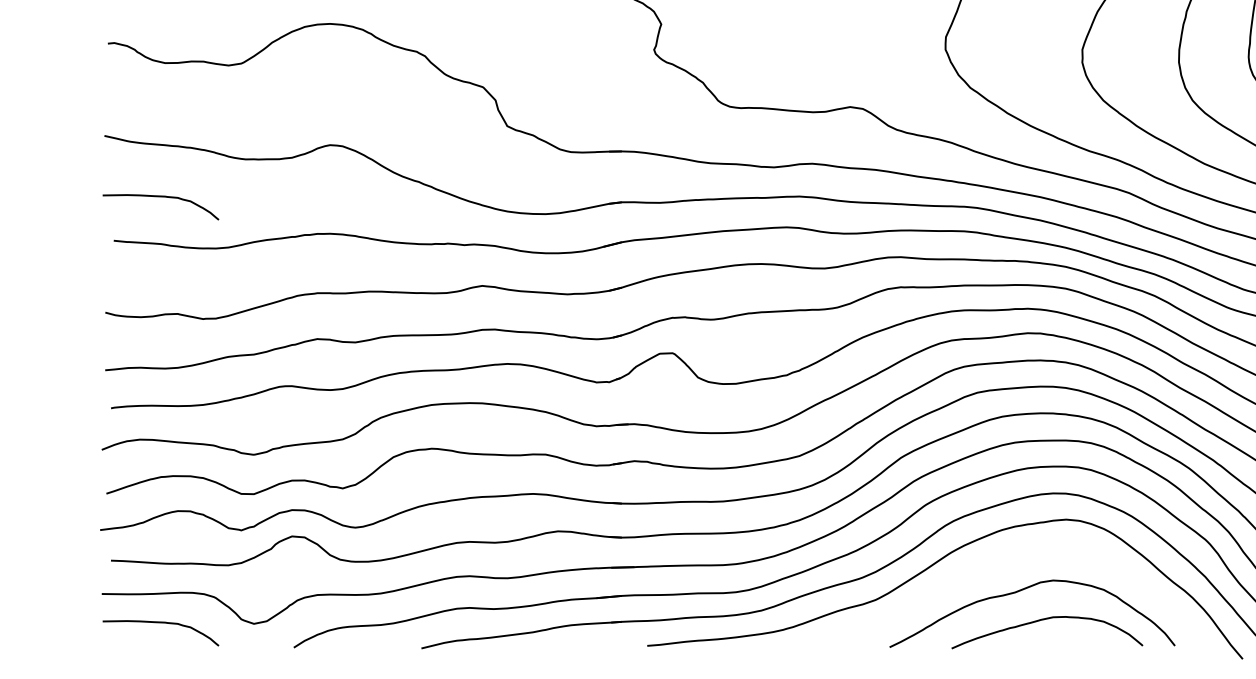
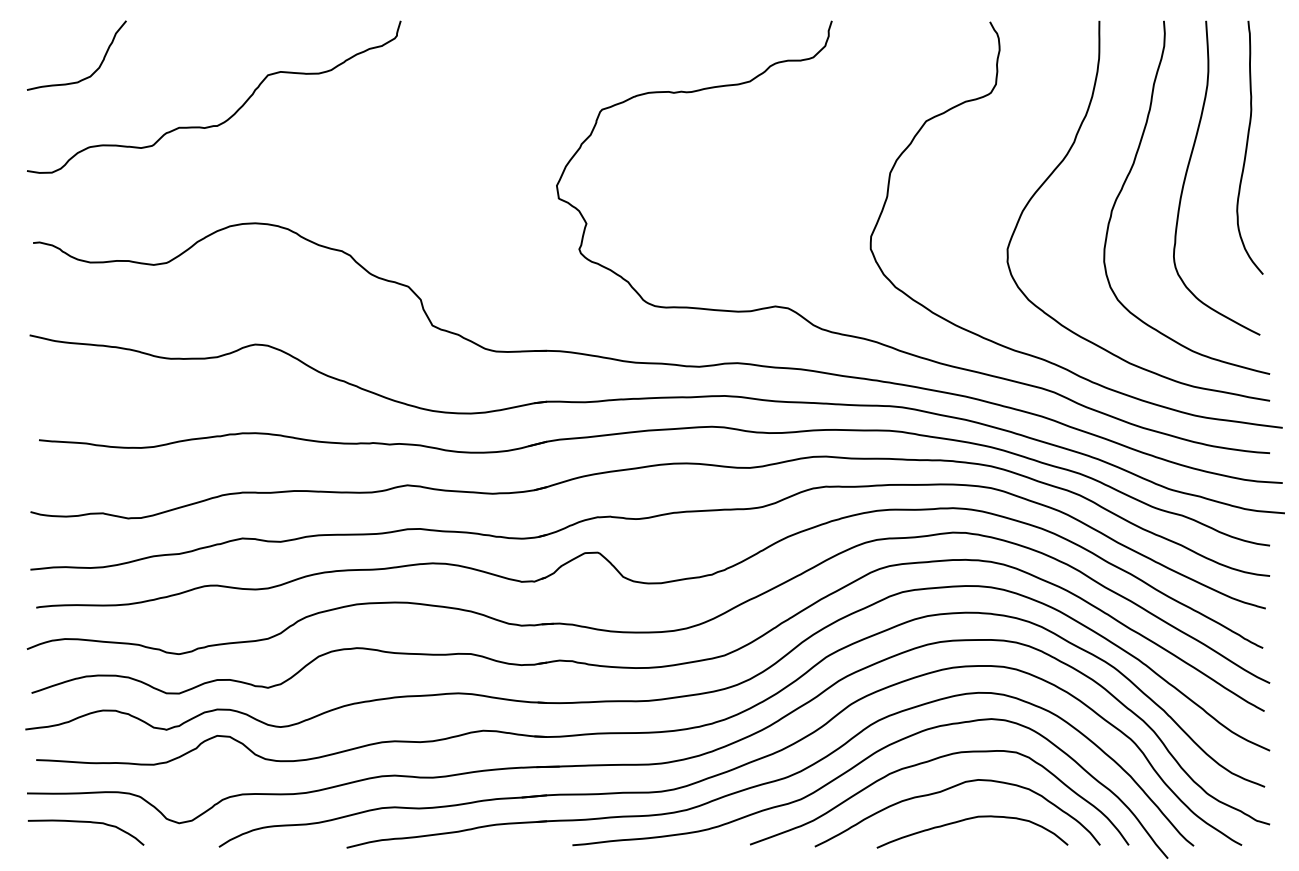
curve: (160, 197) -> (85, 396), removed
curve: (1003, 563) -> (928, 762), added

